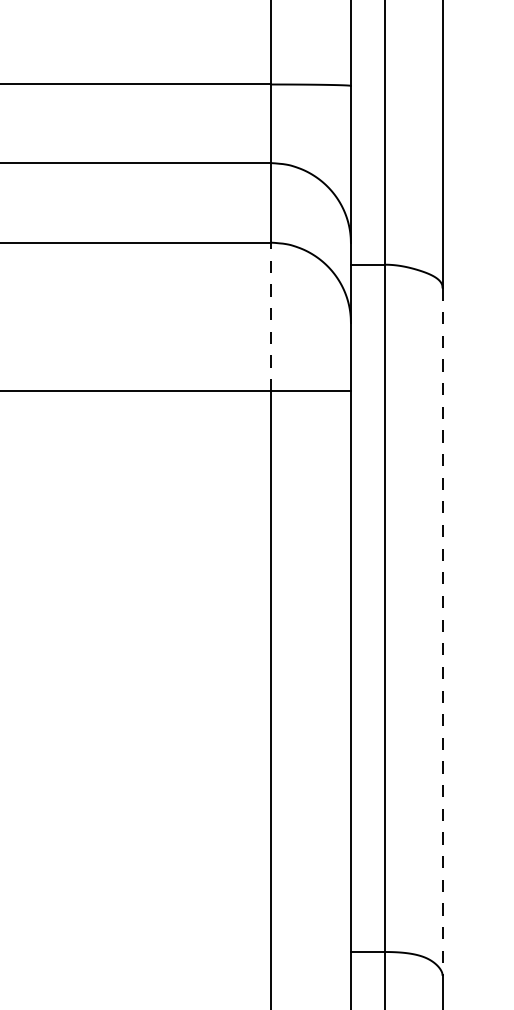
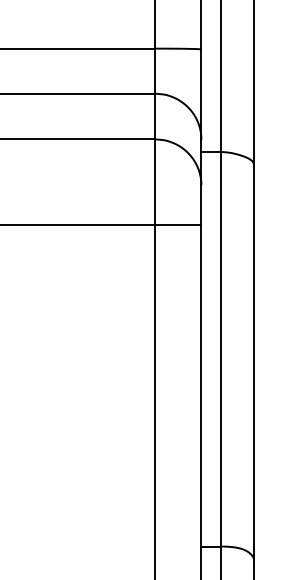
line: (270, 317) -> (155, 182), dashed -> solid
line: (443, 633) -> (254, 363), dashed -> solid

